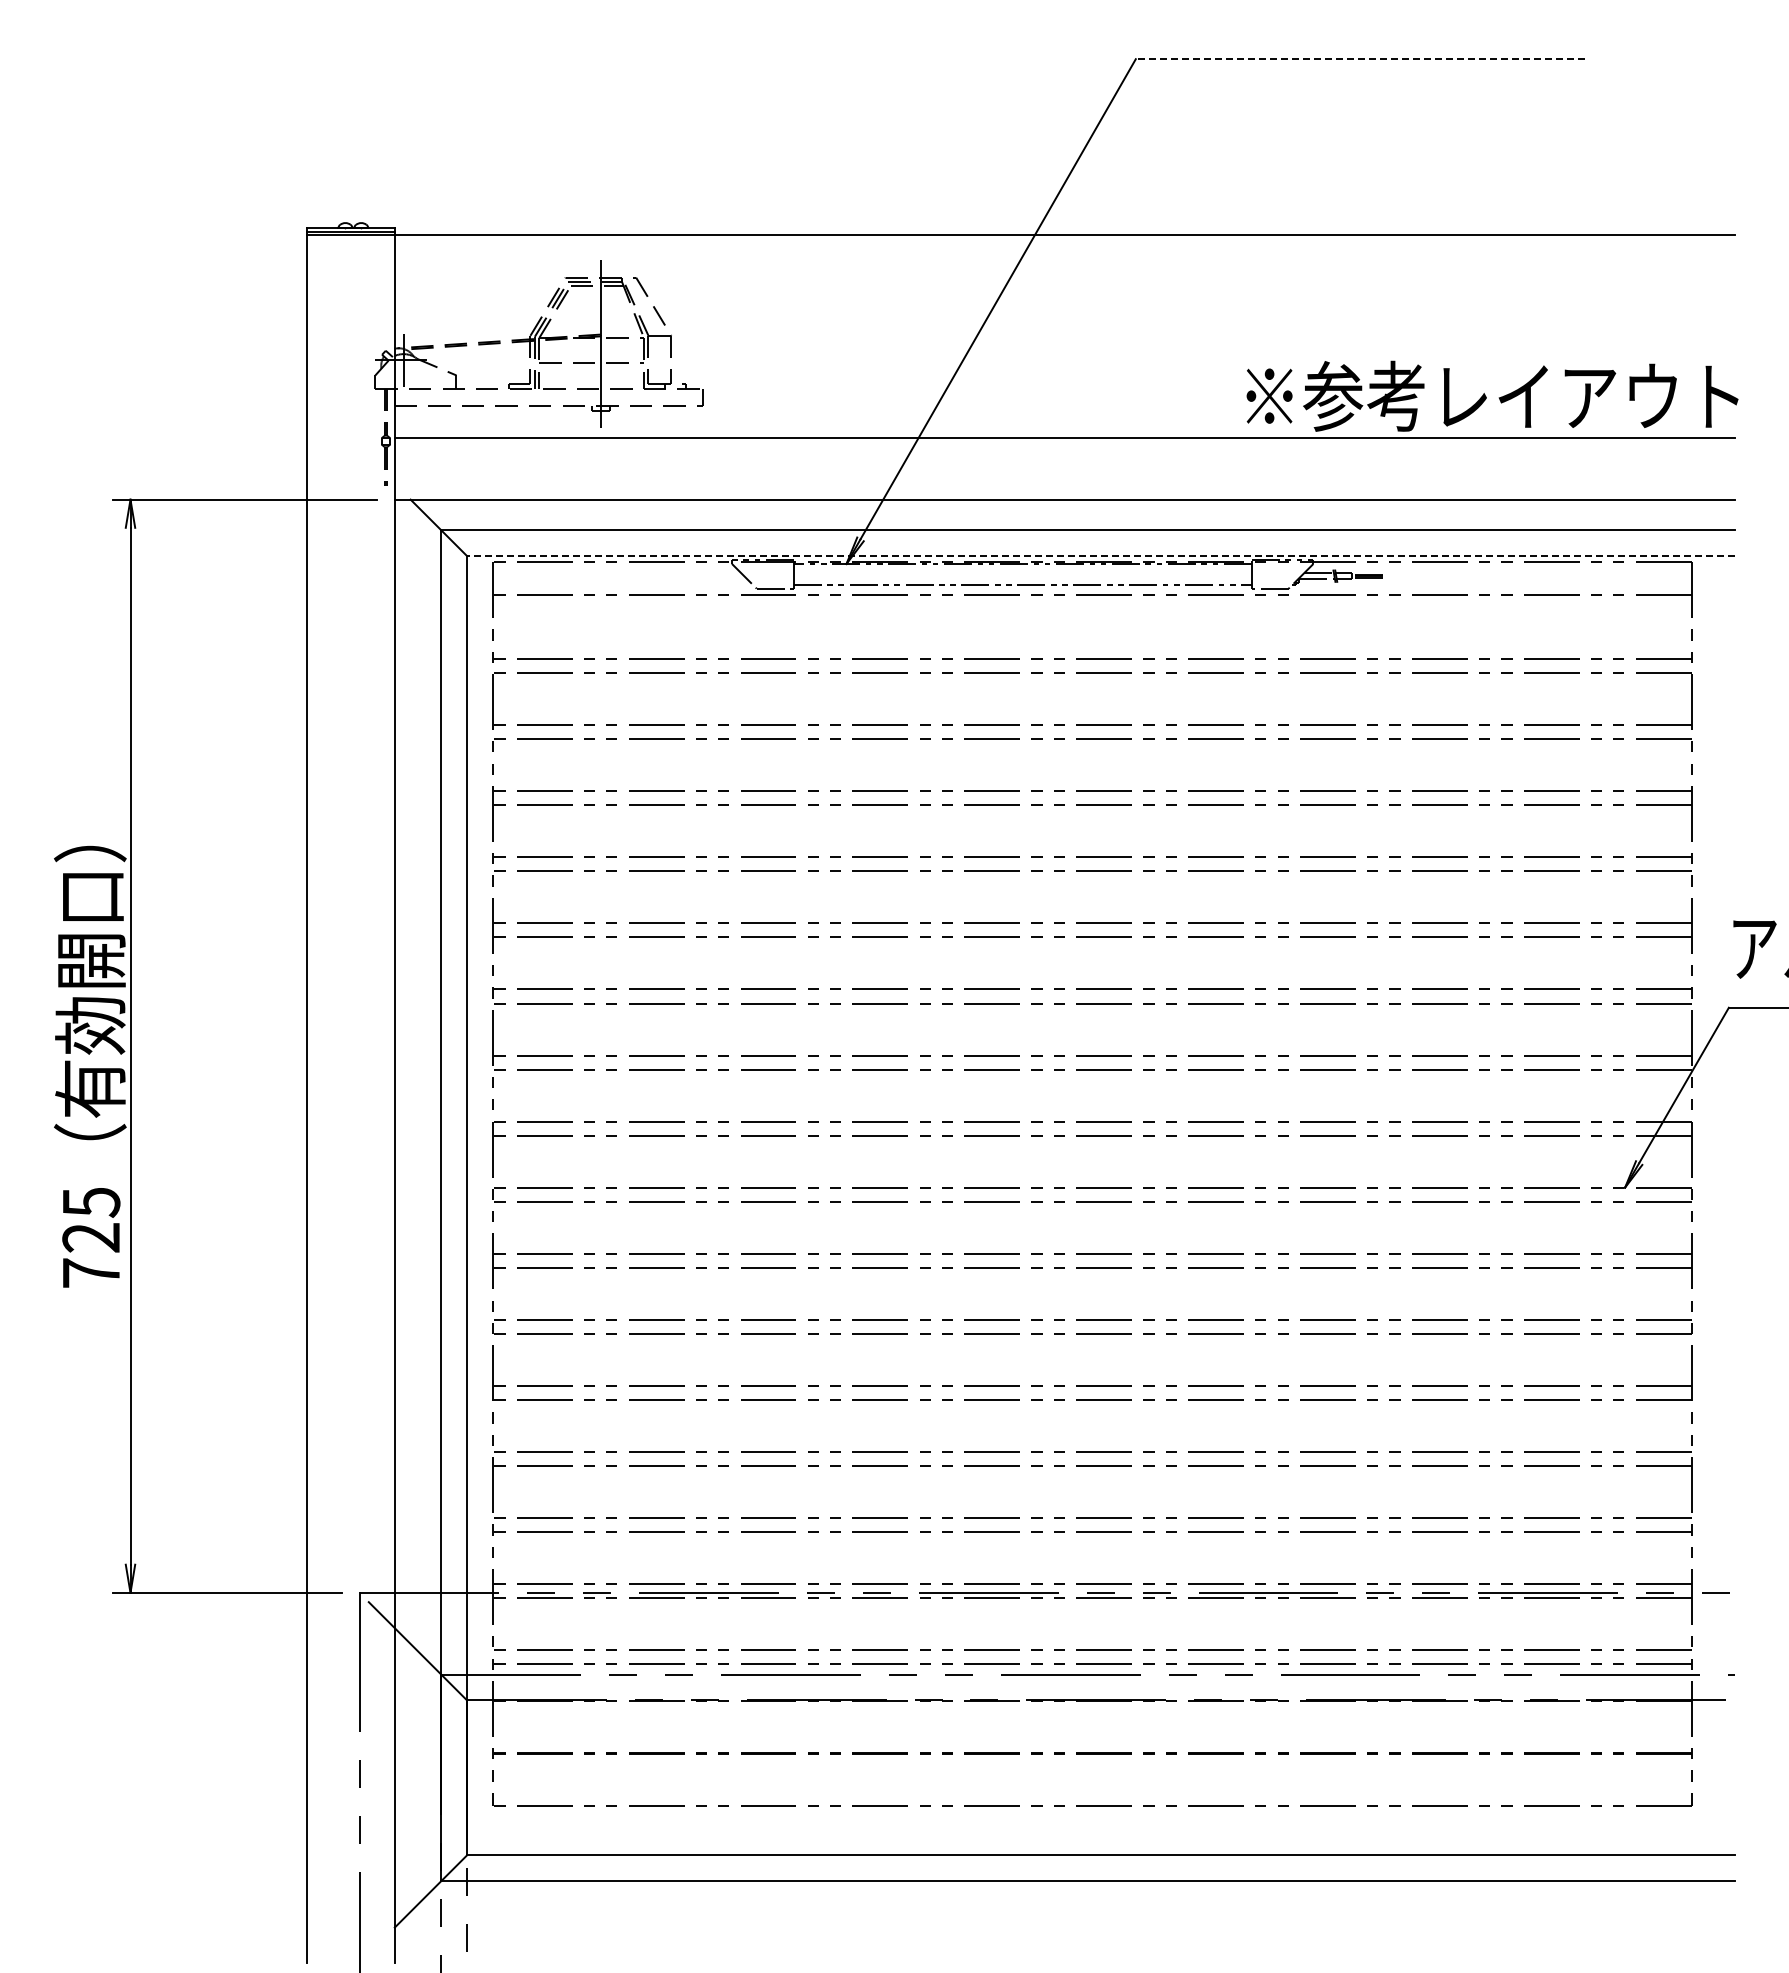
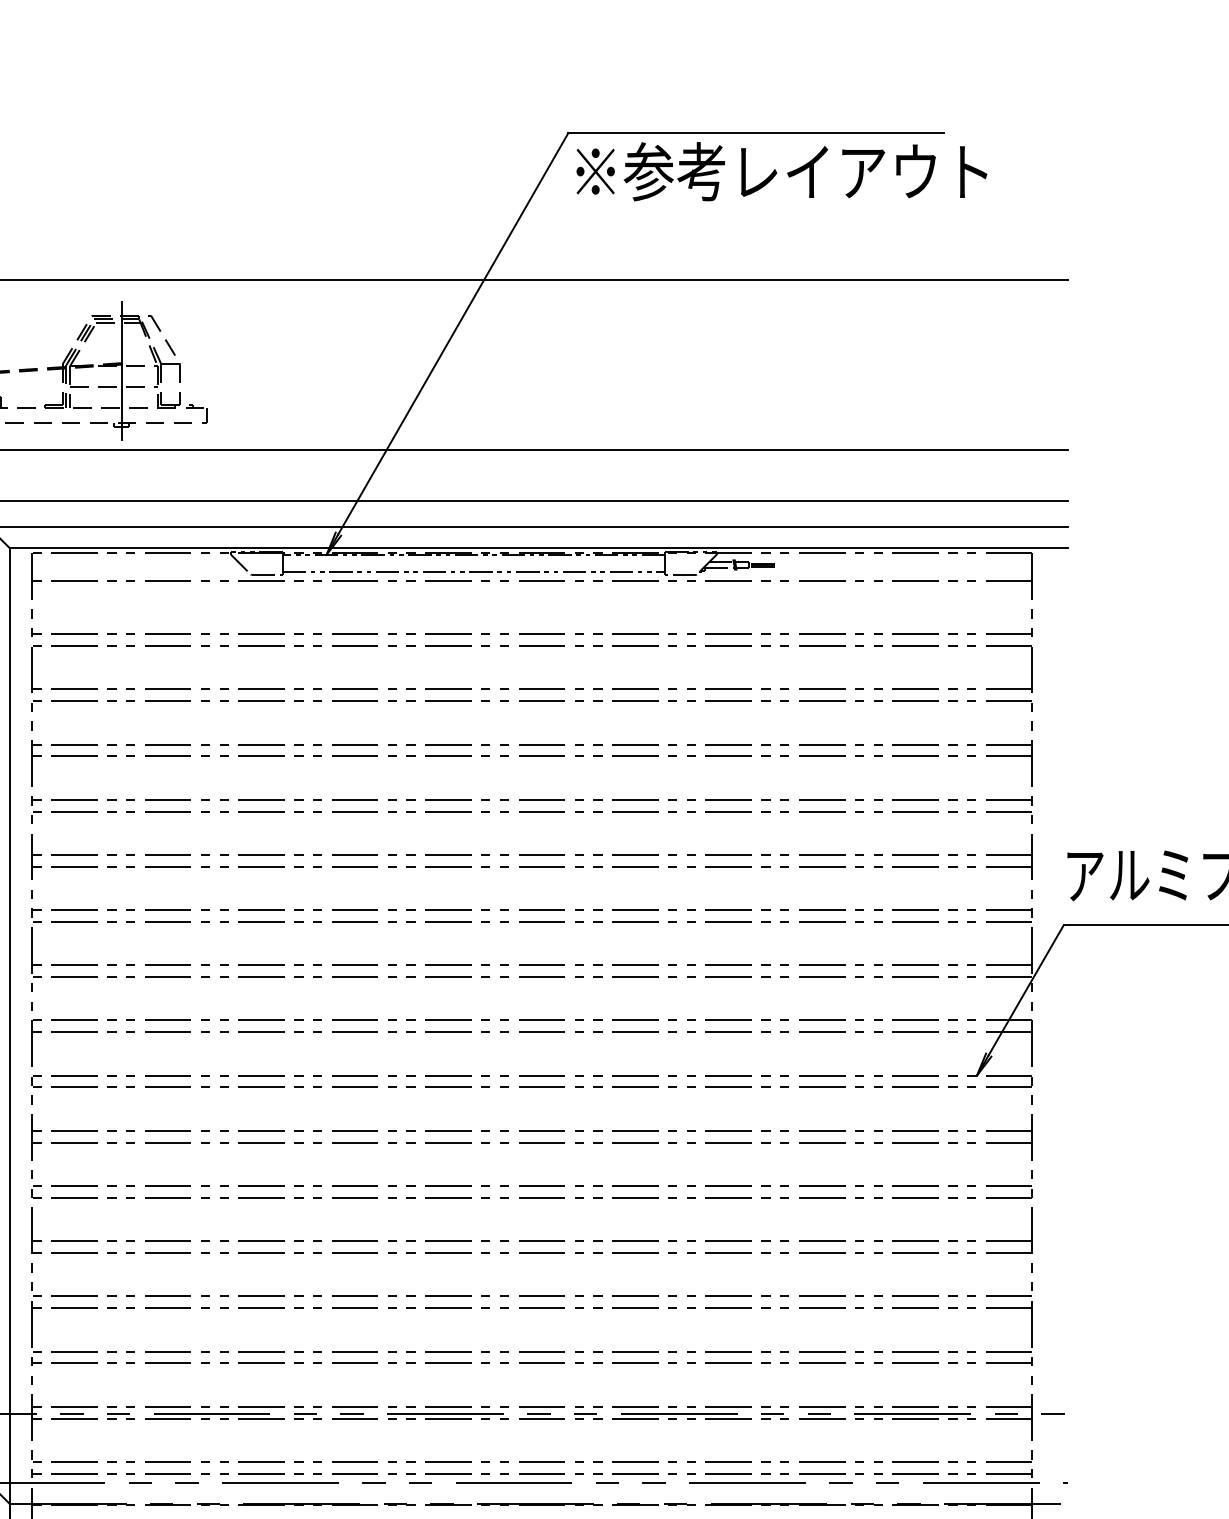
line: (1360, 59) -> (755, 133), dashed -> solid
text: (1492, 395) -> (781, 171), moved
line: (1100, 556) -> (538, 548), dashed -> solid

